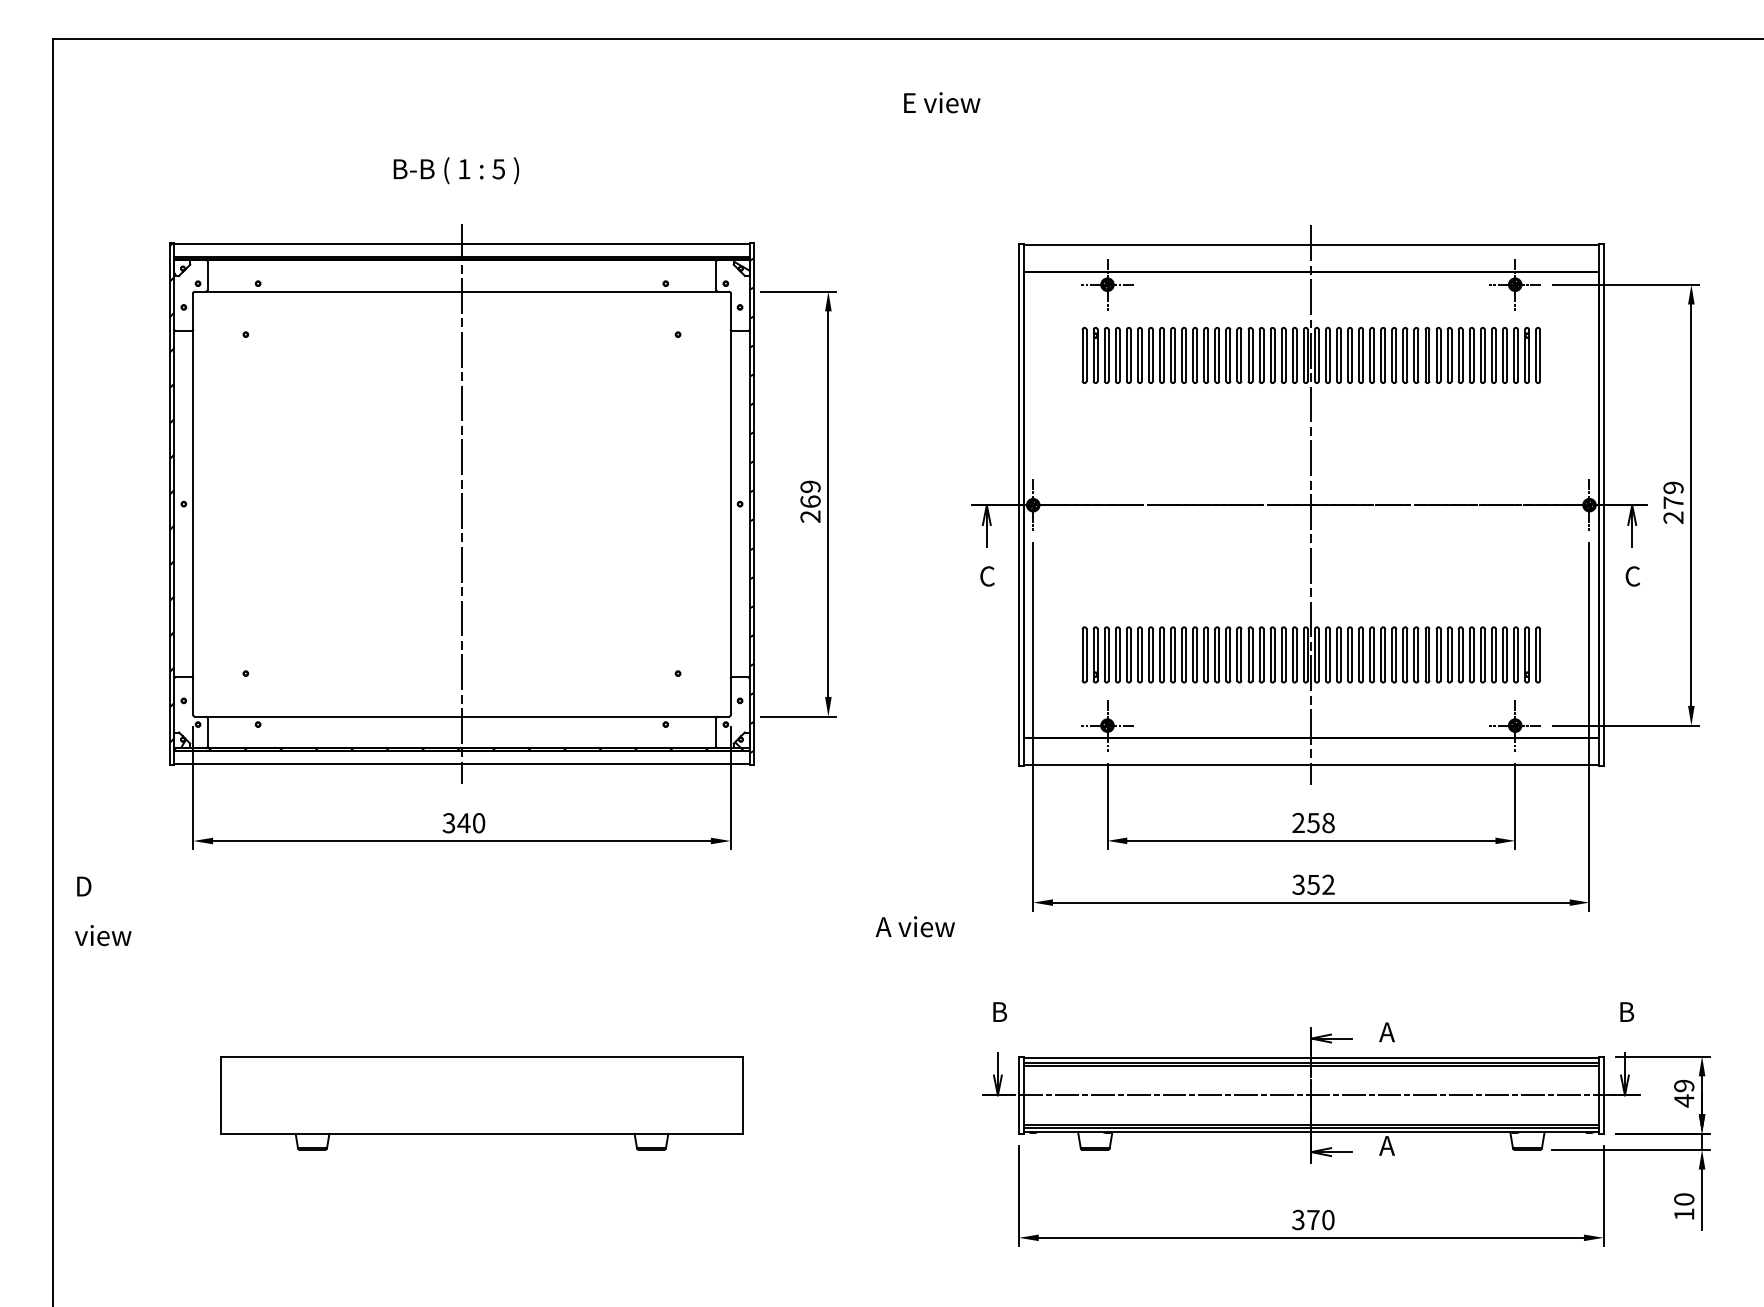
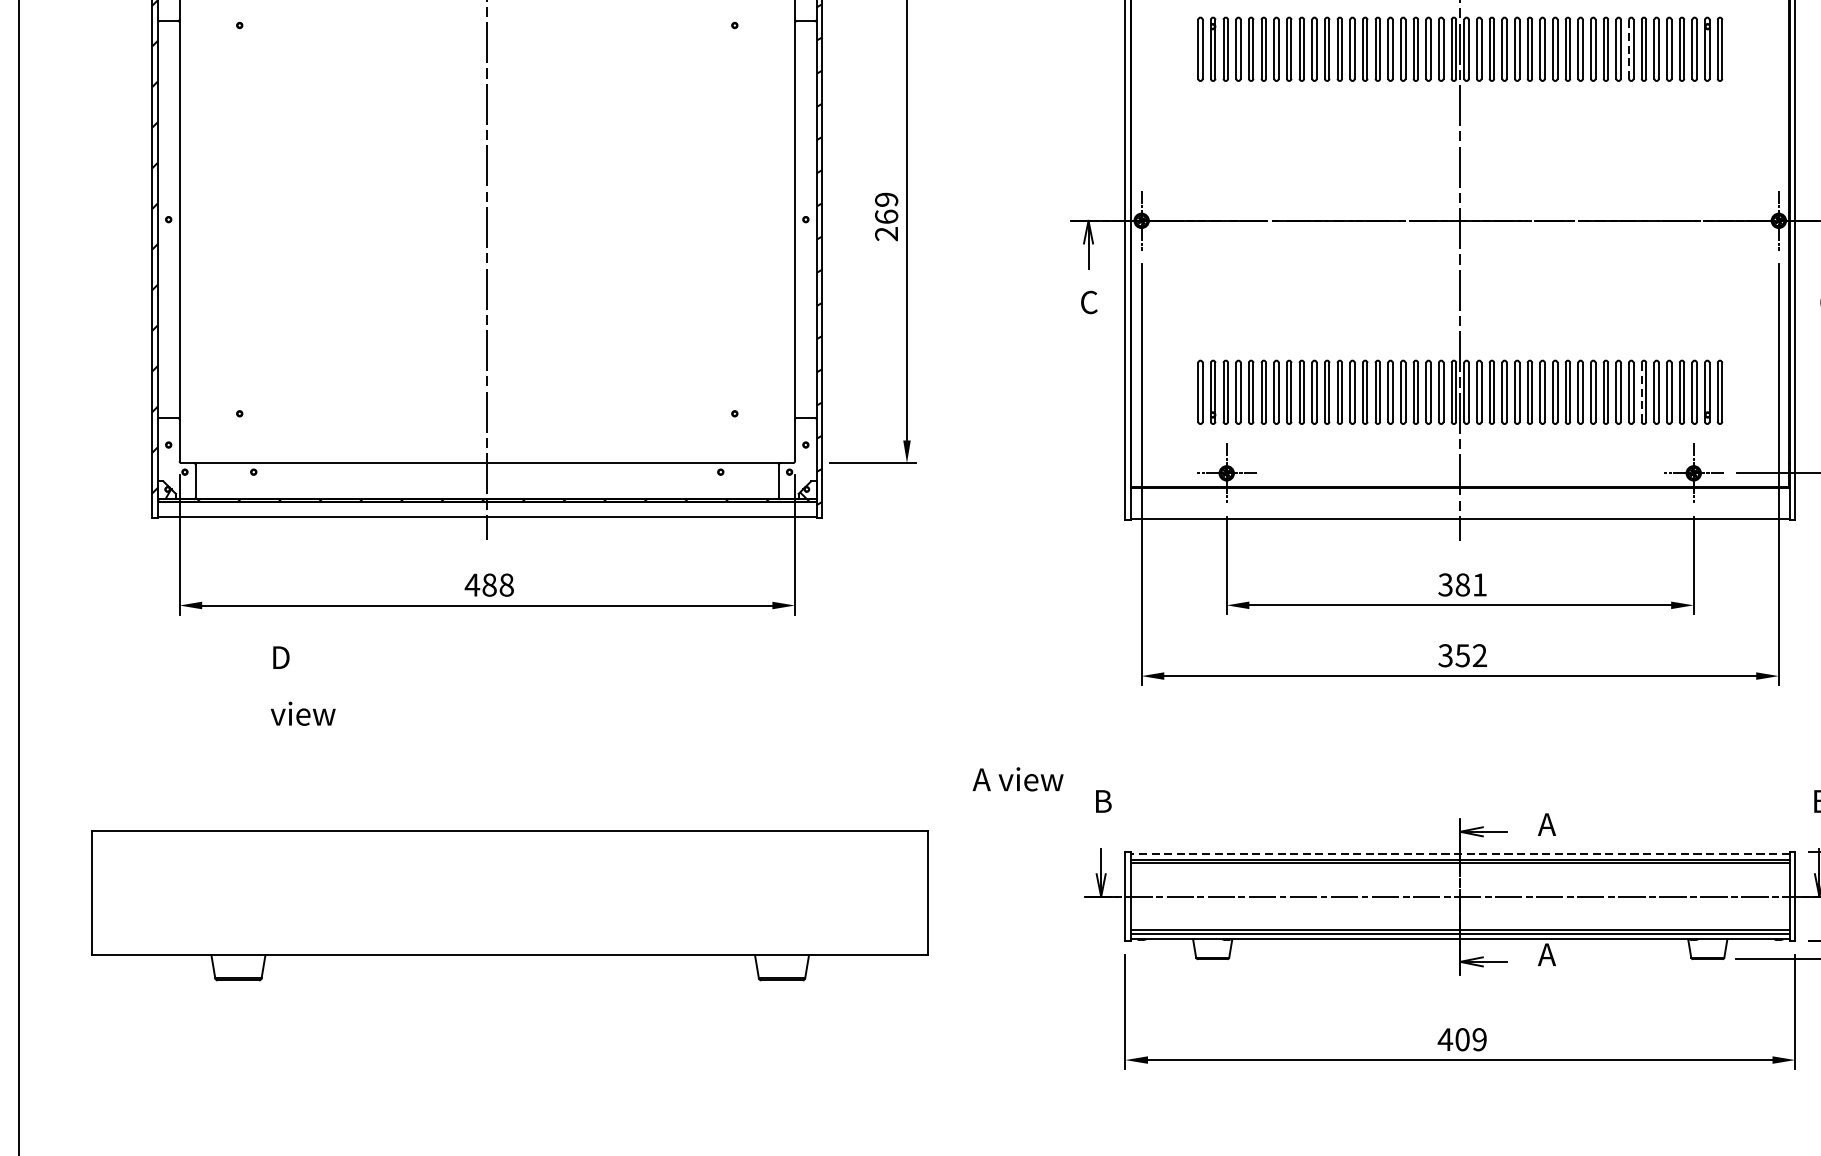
line: (1458, 355) -> (1628, 49), solid -> dashed
line: (1469, 654) -> (1641, 391), solid -> dashed
text: (463, 823) -> (489, 585), 340 -> 488
text: (1313, 823) -> (1462, 585), 258 -> 381
text: (103, 911) -> (303, 686), moved
text: (914, 926) -> (1017, 779), moved
line: (1311, 1058) -> (1460, 854), solid -> dashed
part: (481, 1103) -> (509, 906), size x1.4
text: (1312, 1219) -> (1461, 1039), 370 -> 409

